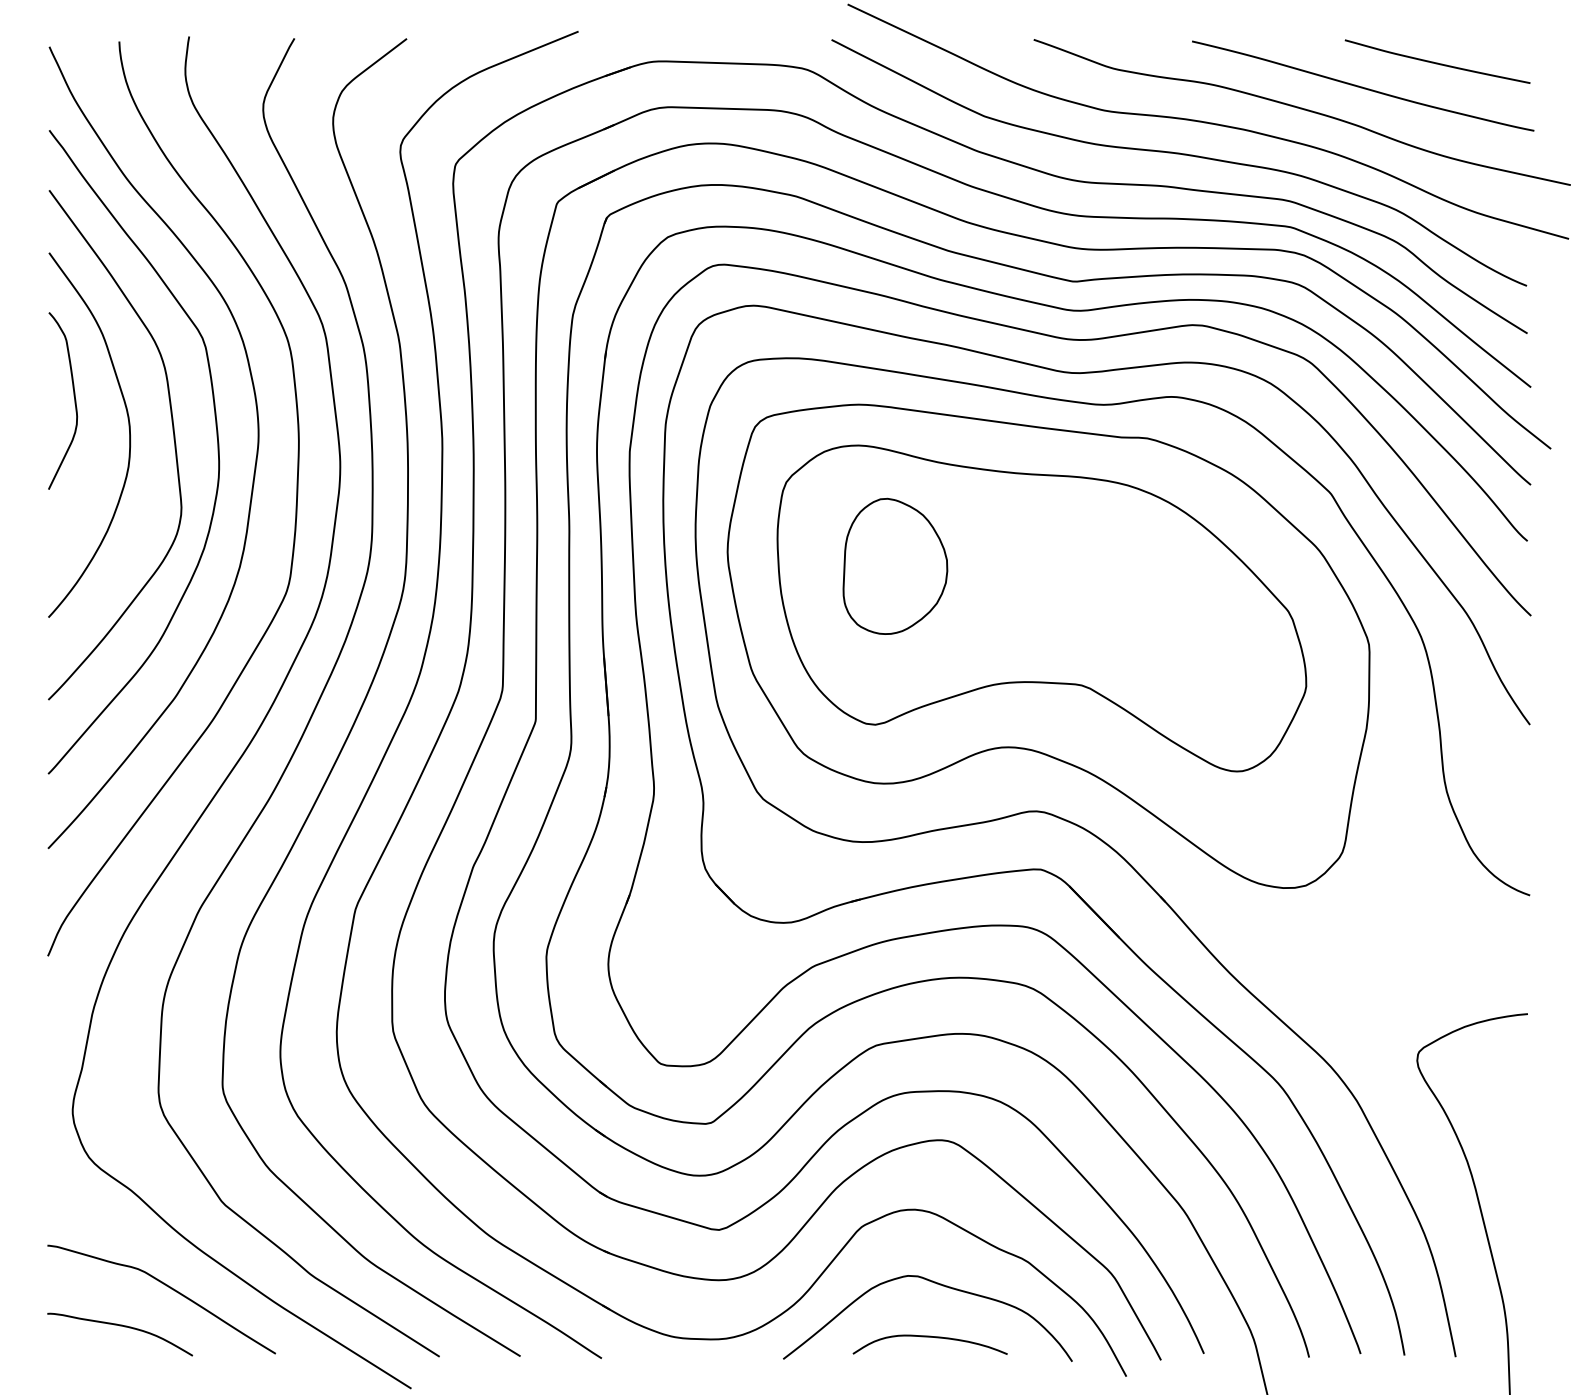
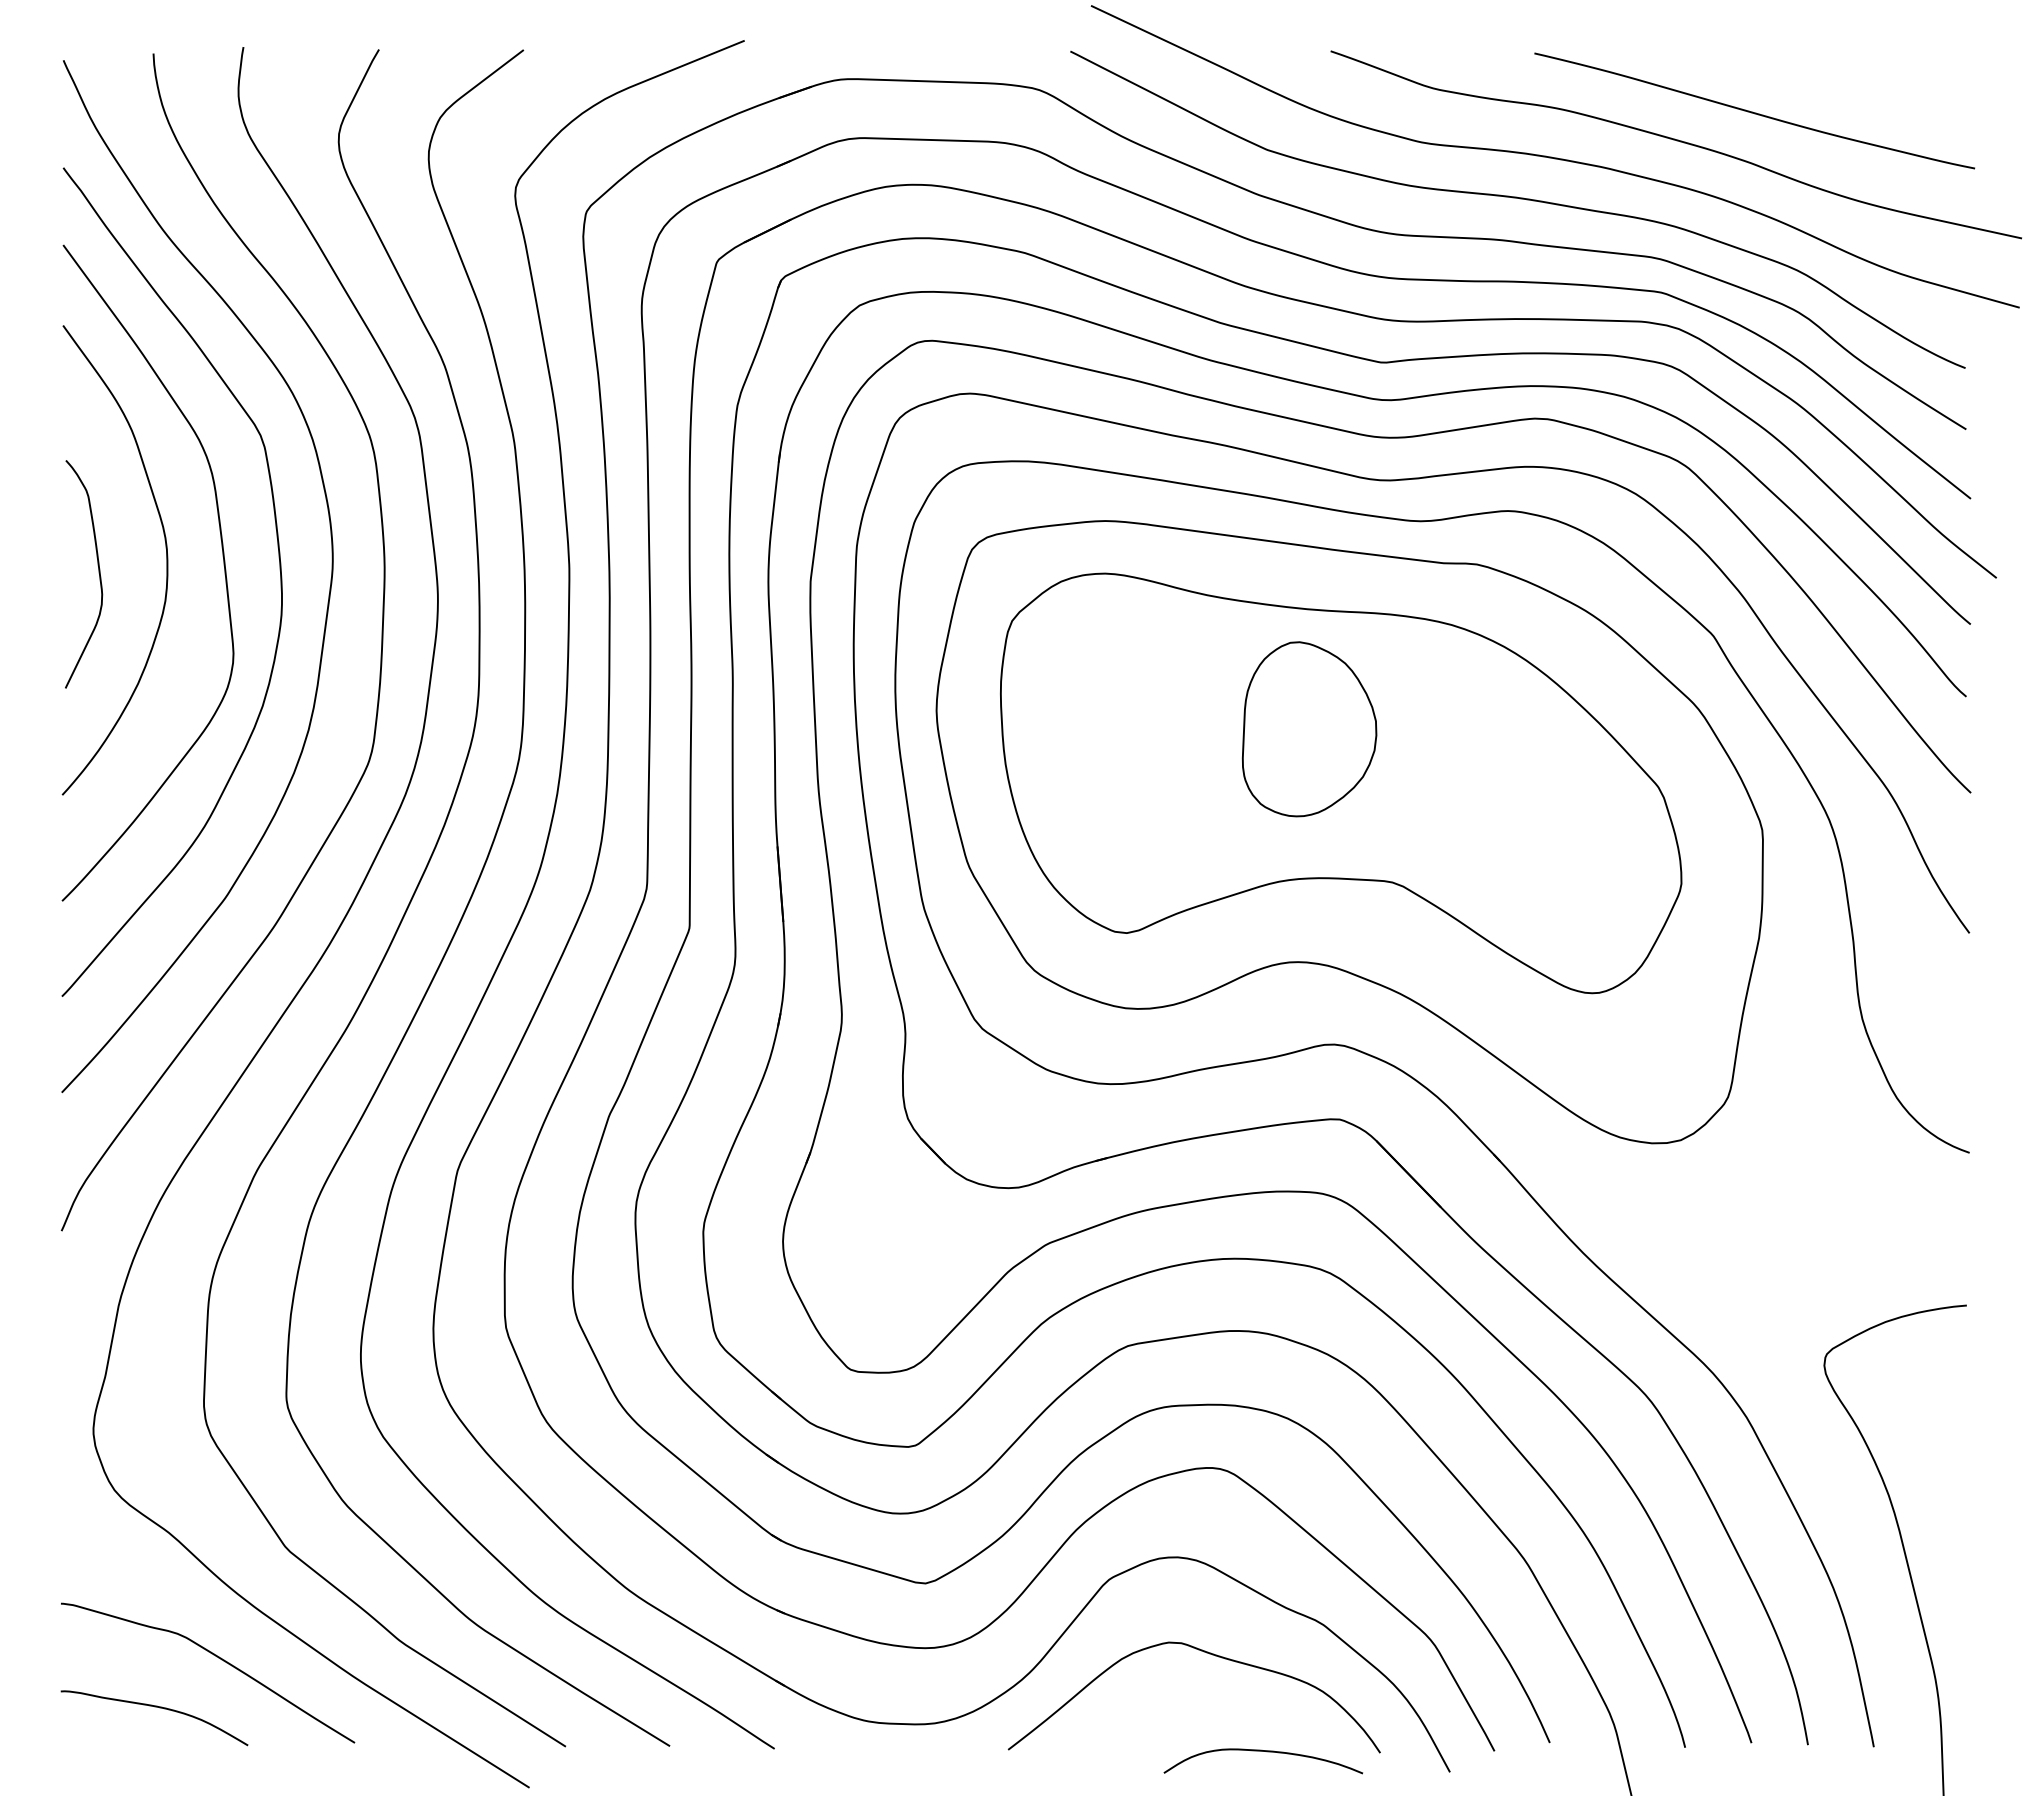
curve: (1436, 62) -> (1849, 80), removed
curve: (74, 400) -> (98, 573), moved
part: (895, 566) -> (1309, 729), moved
curve: (932, 1337) -> (1266, 1752), moved

